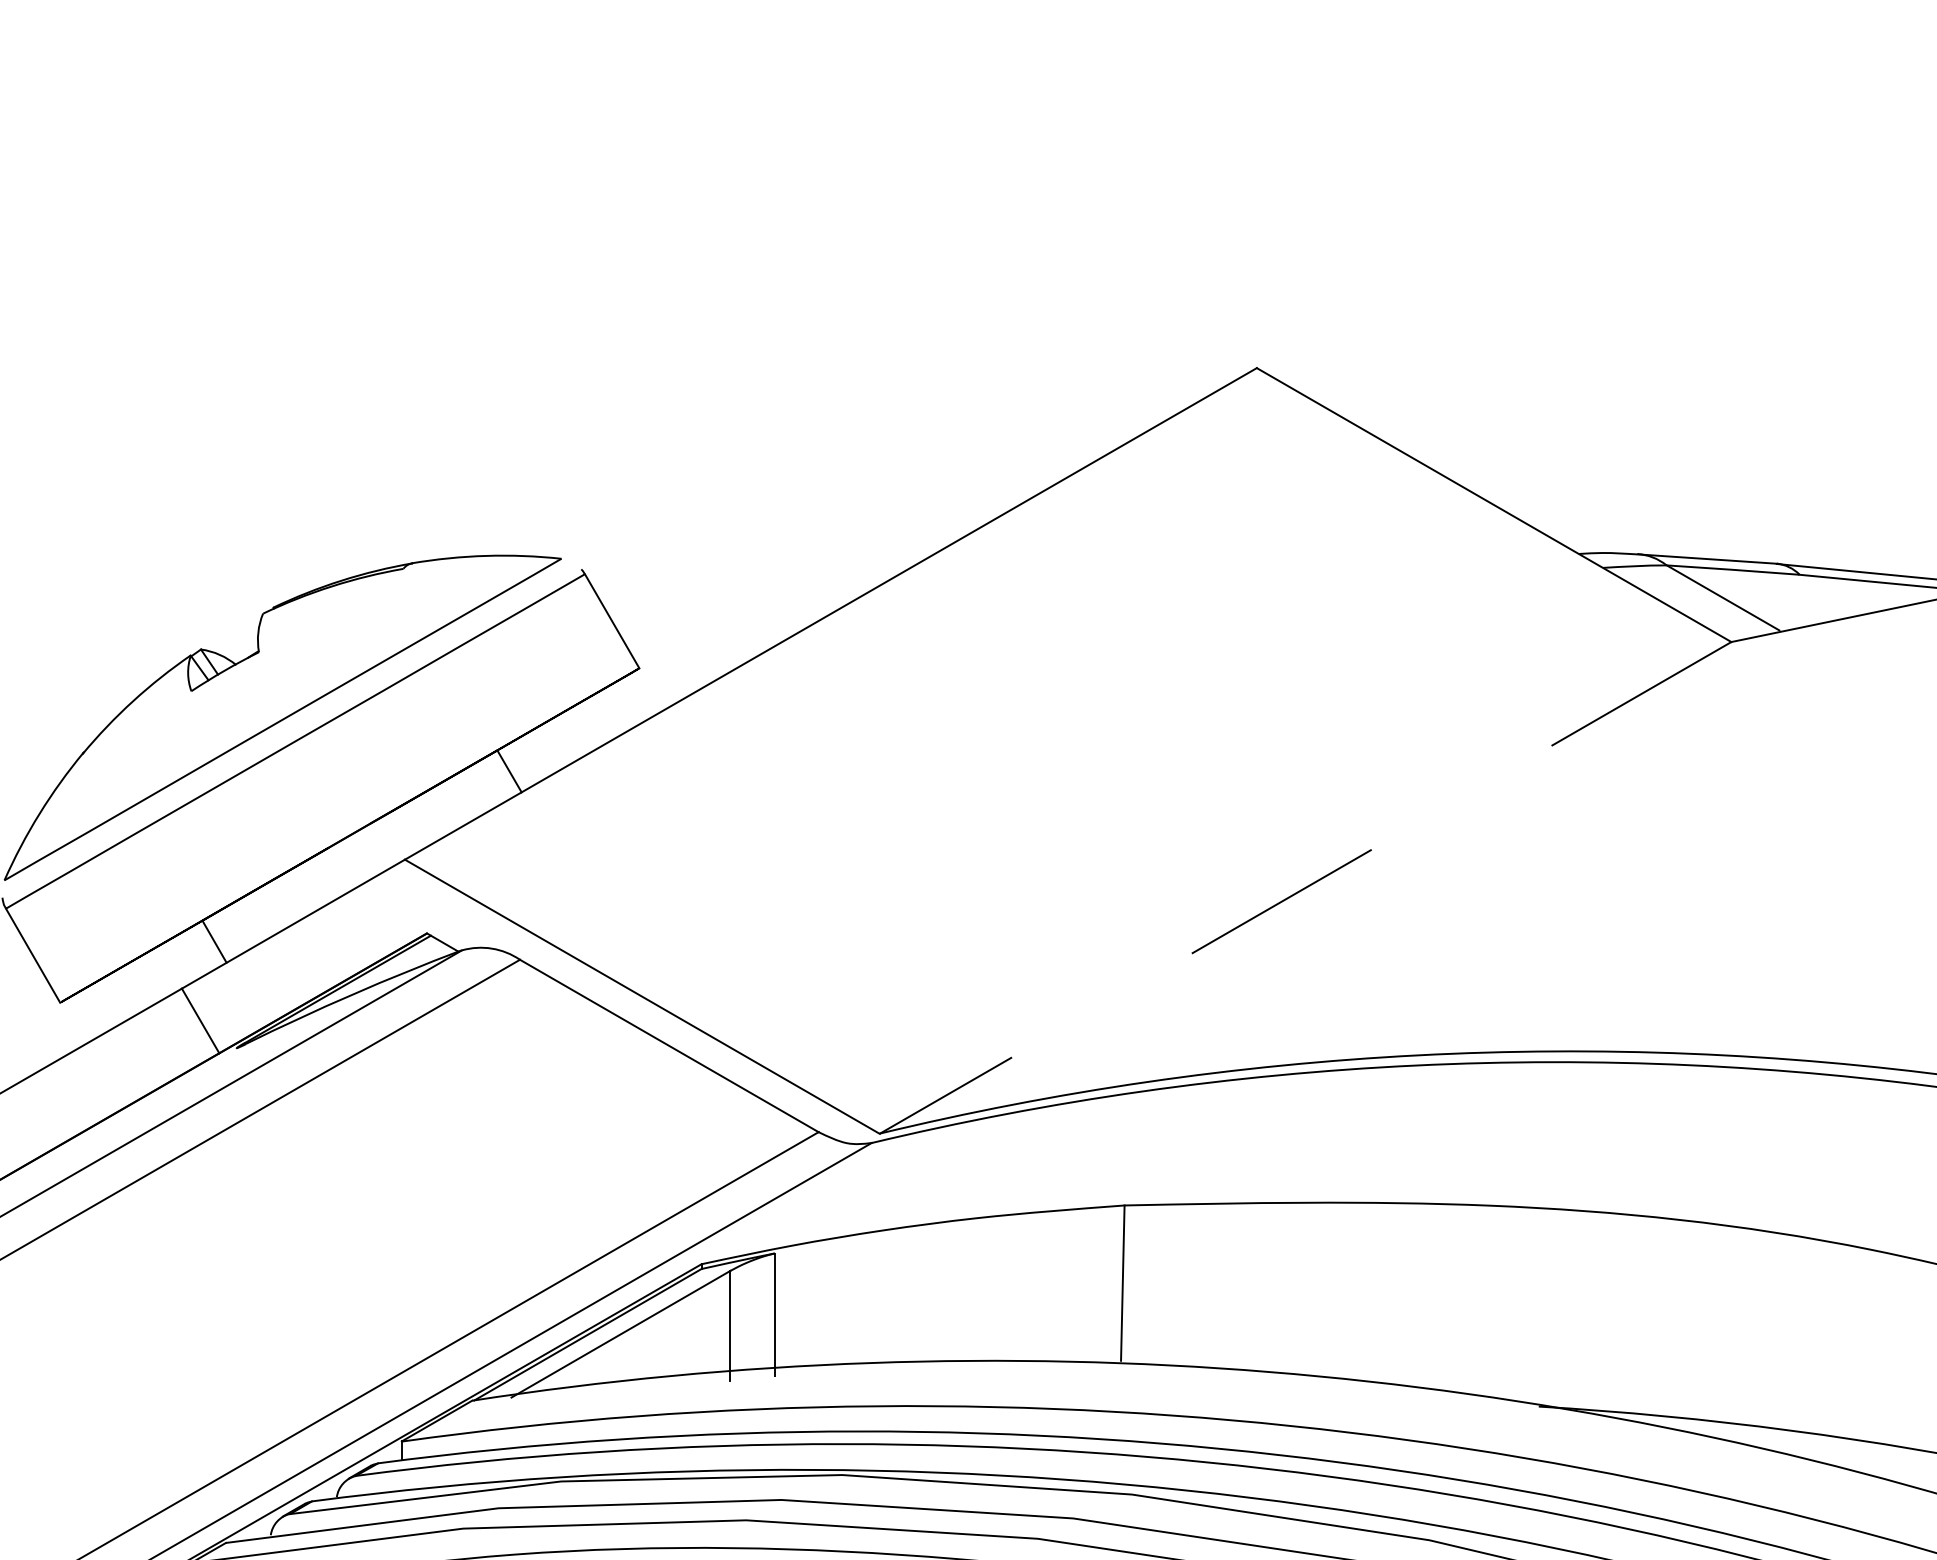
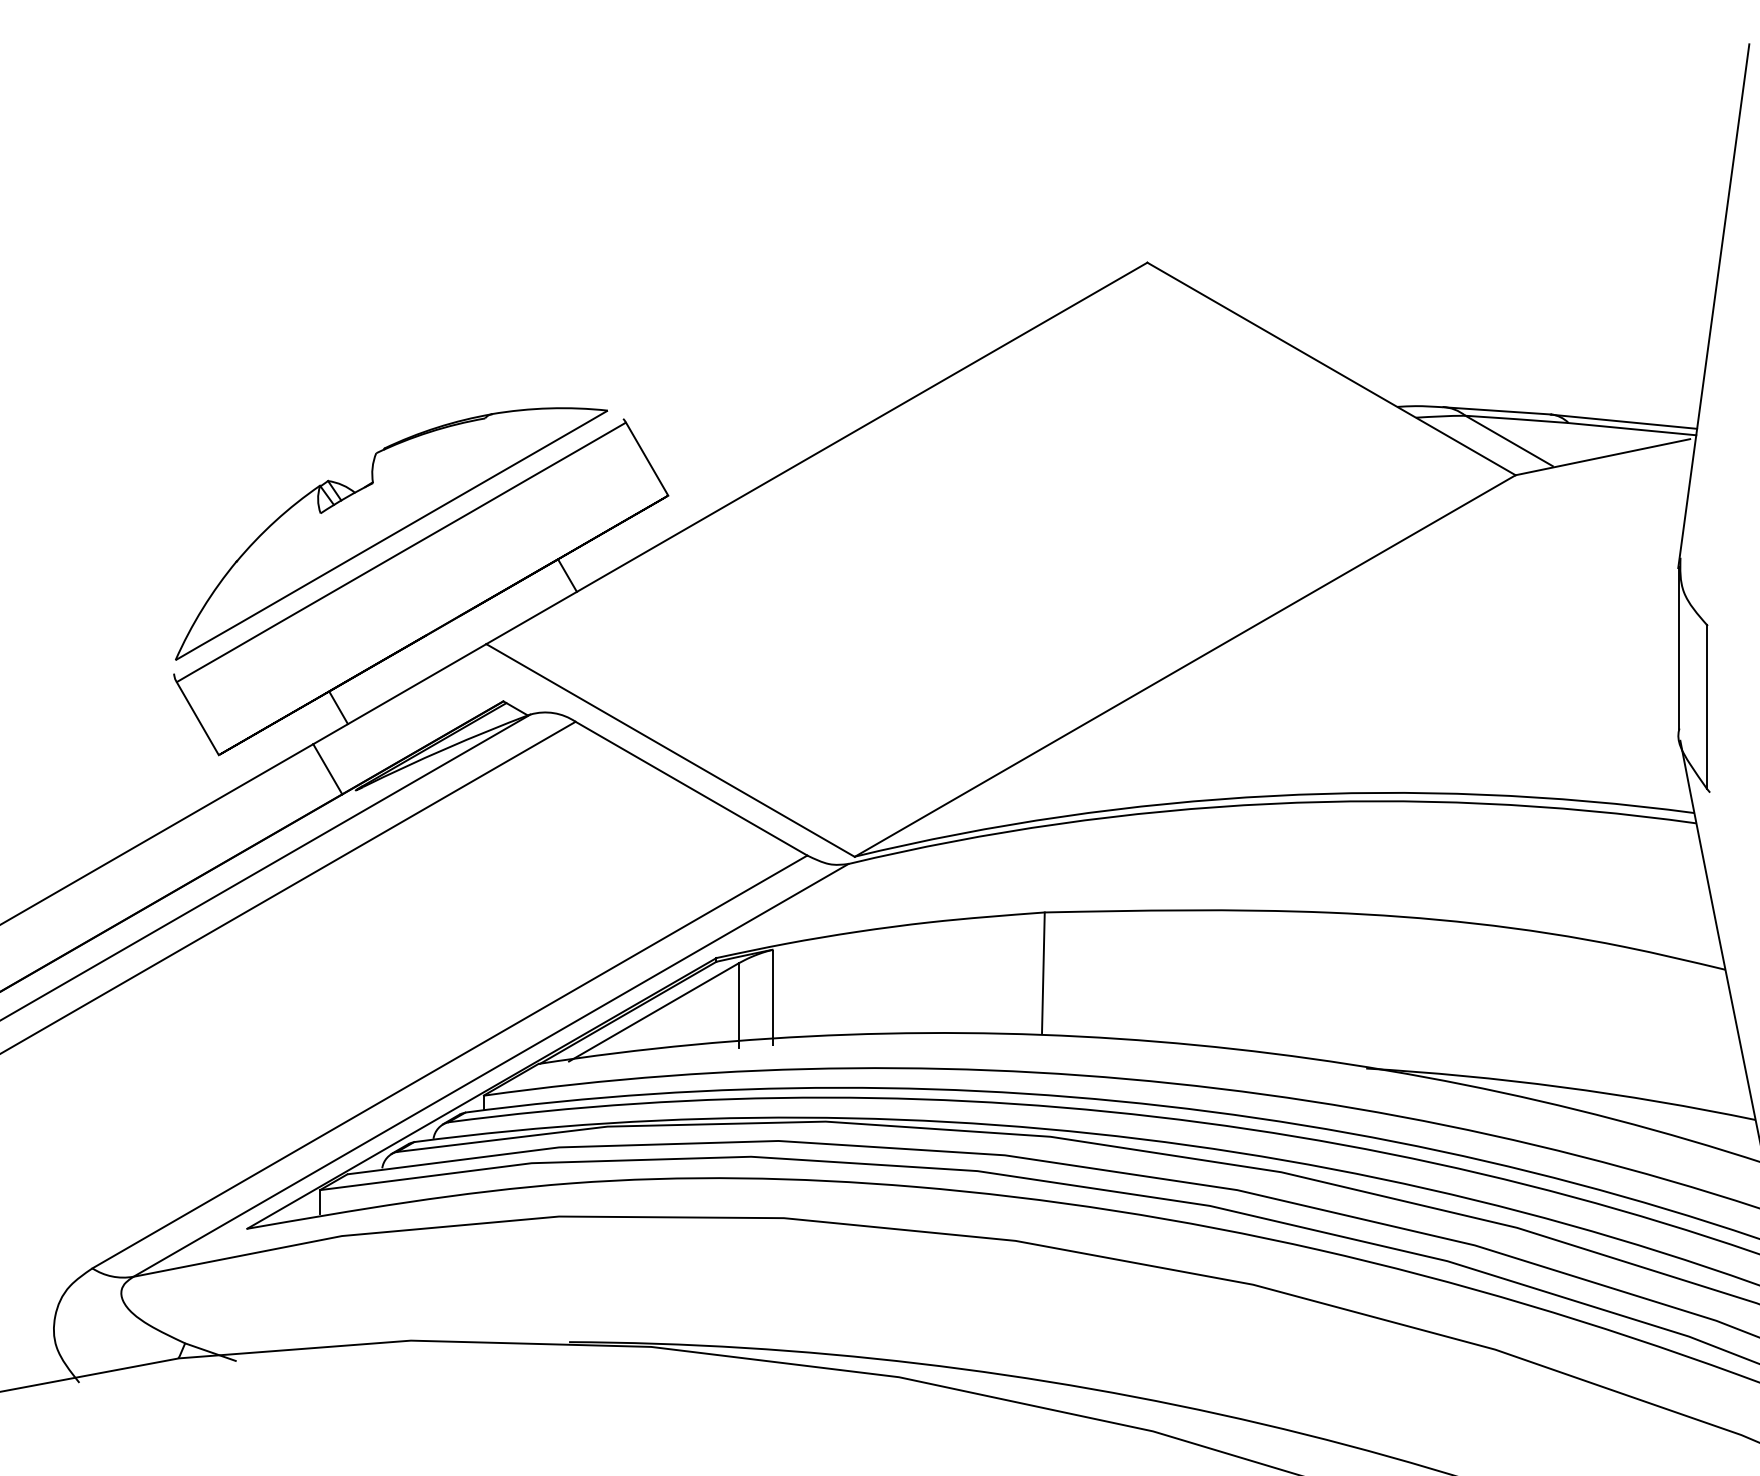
line: (1305, 888) -> (1185, 666), dashed -> solid

